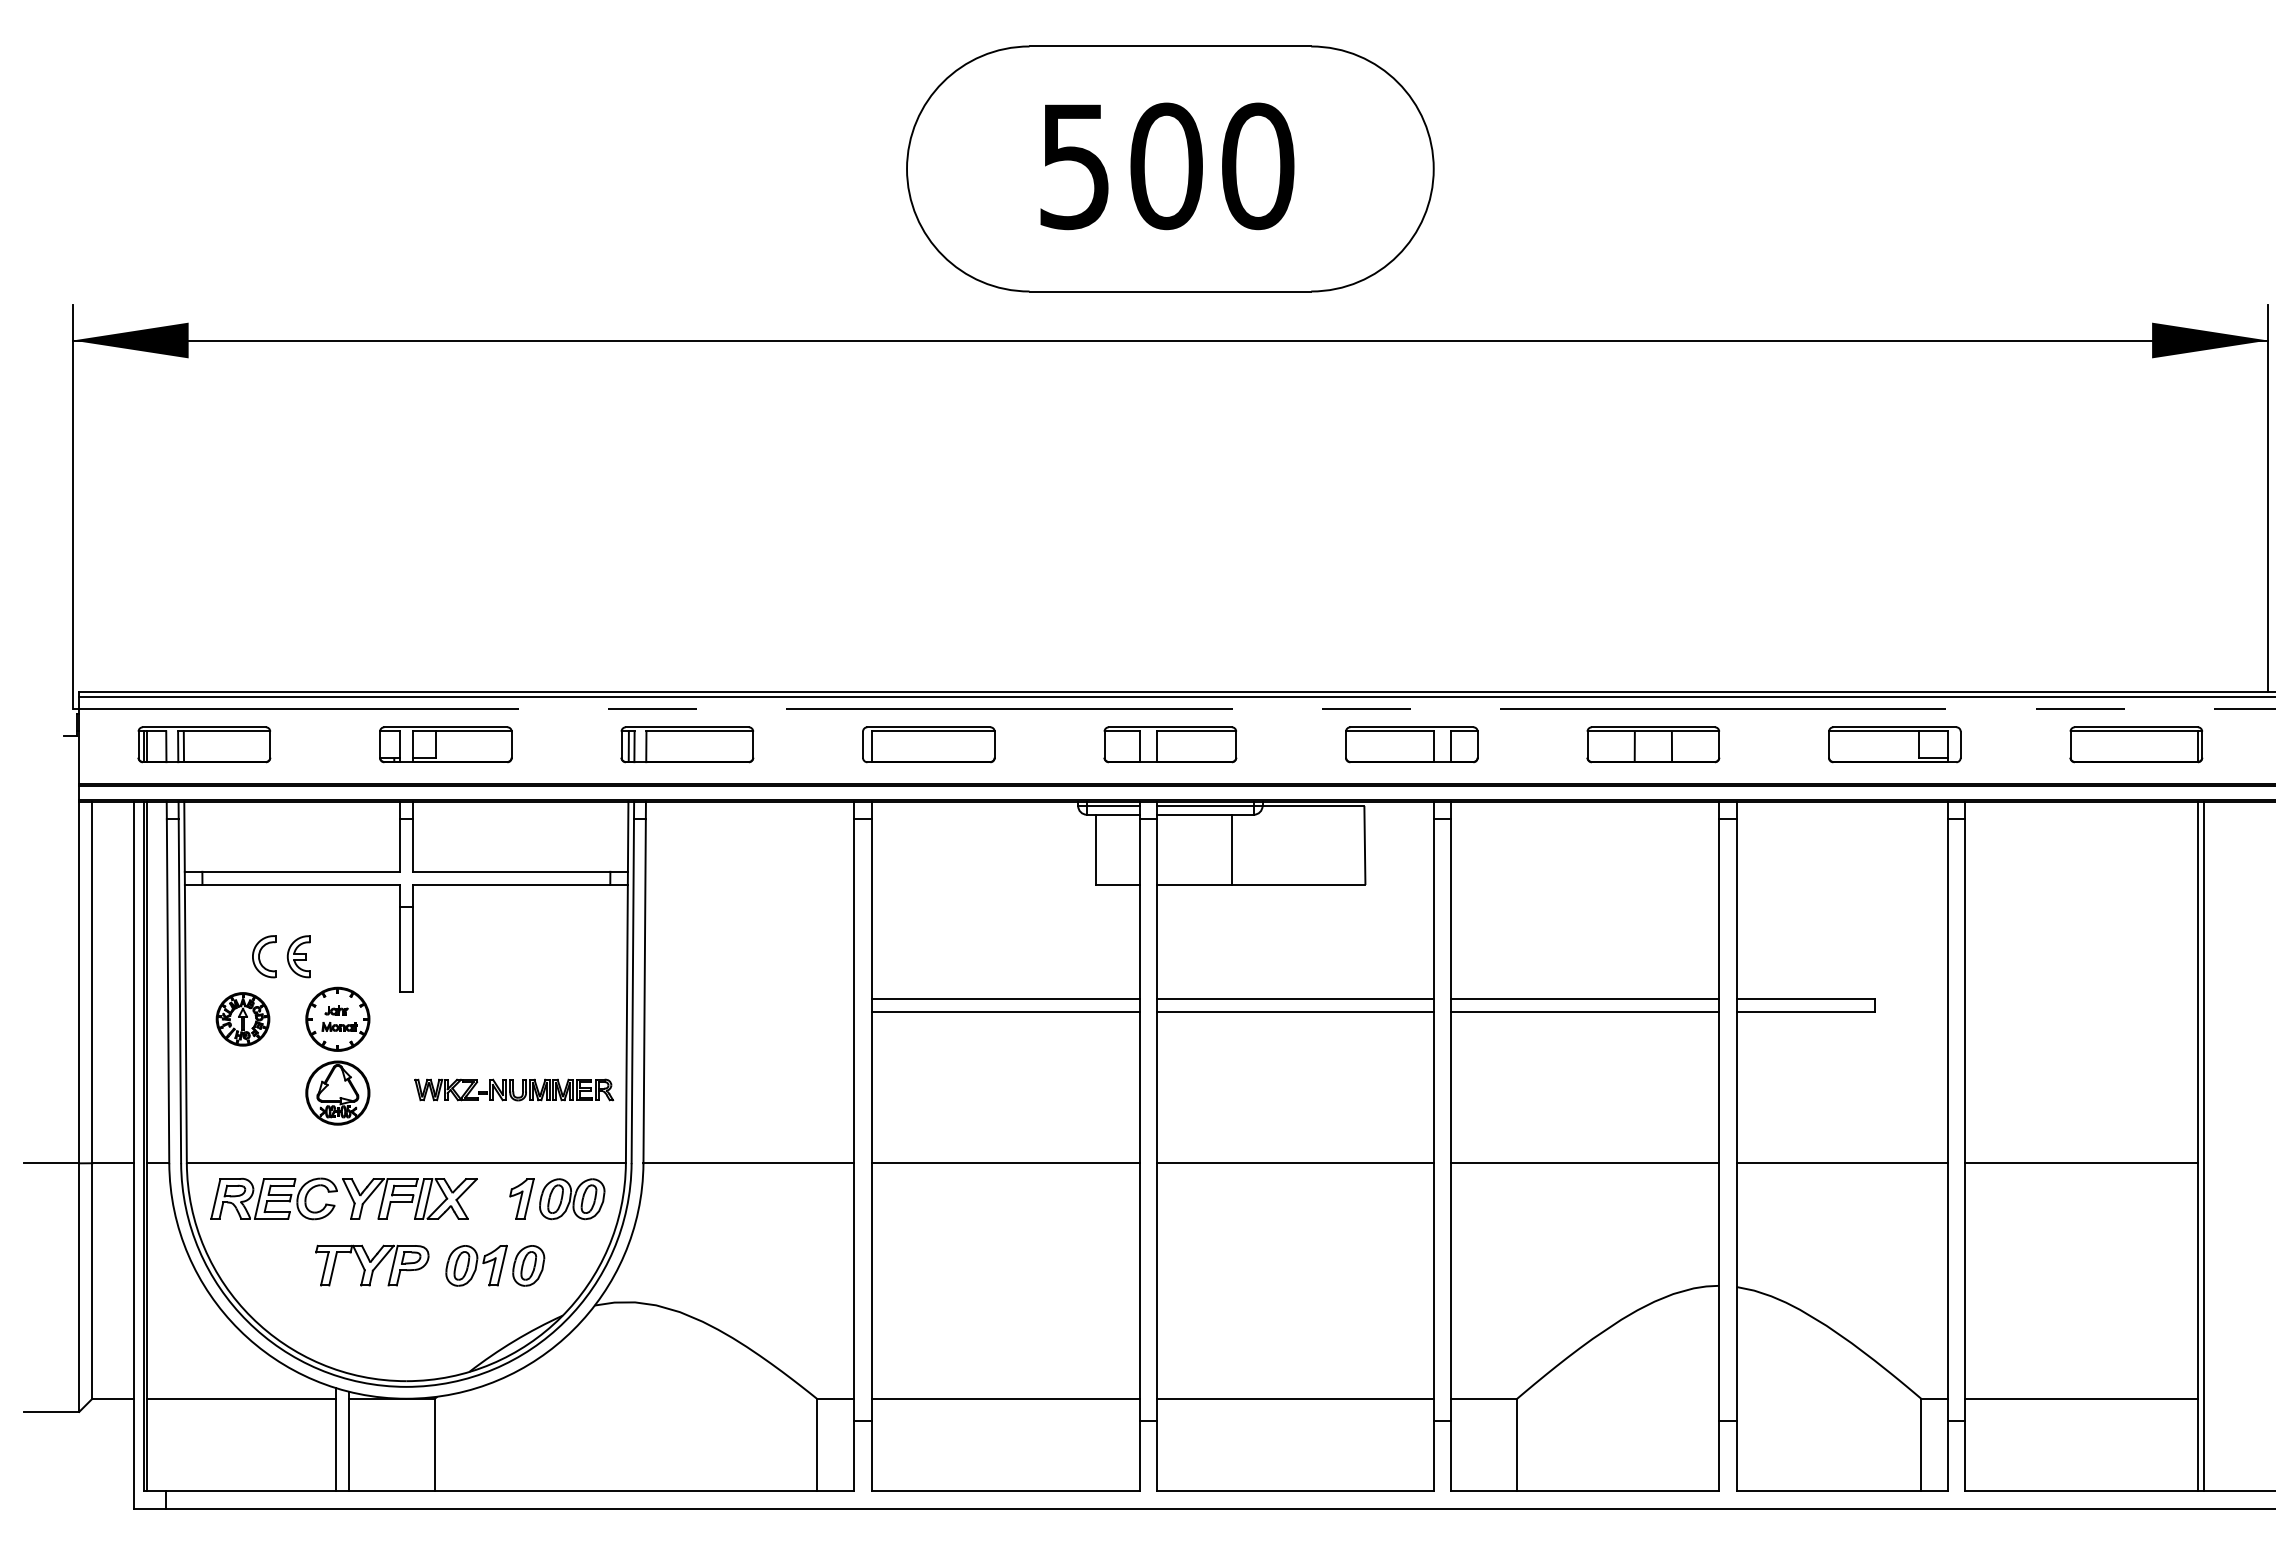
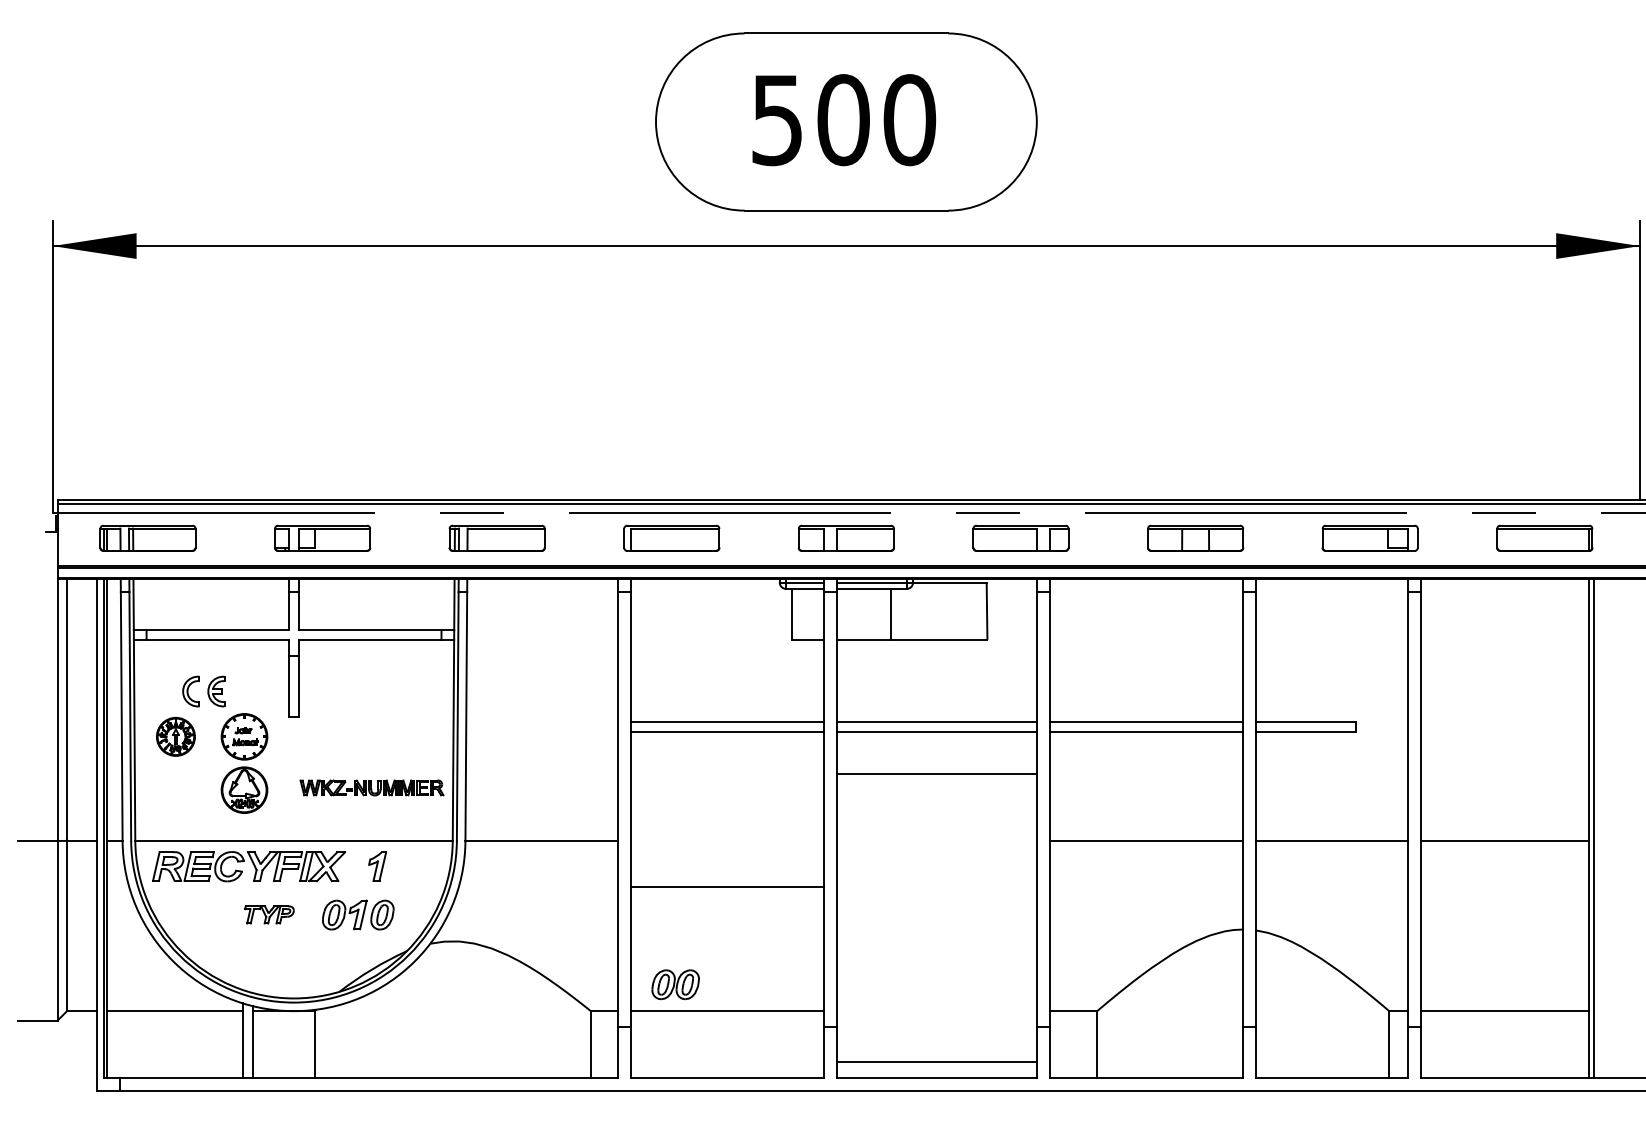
line: (1005, 1163) -> (727, 887), moved
line: (1295, 1163) -> (936, 773), moved
part: (572, 1199) -> (675, 984), moved
part: (372, 1265) -> (269, 914), size x0.6
line: (1295, 1398) -> (936, 1061), moved

